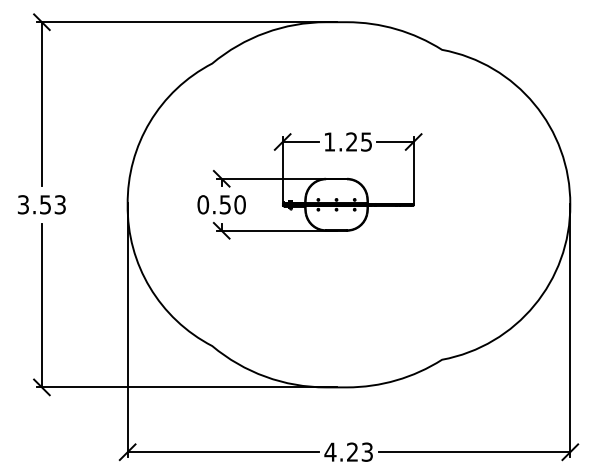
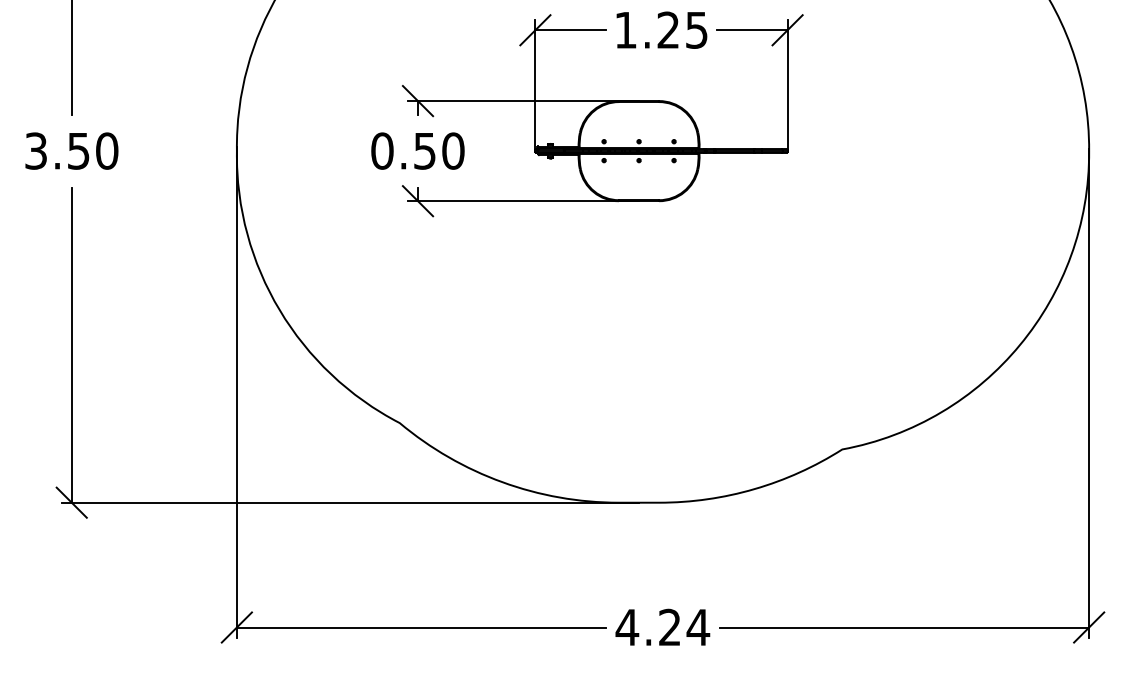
text: (60, 204) -> (107, 150), 3.53 -> 3.50
text: (367, 451) -> (698, 626), 4.23 -> 4.24

